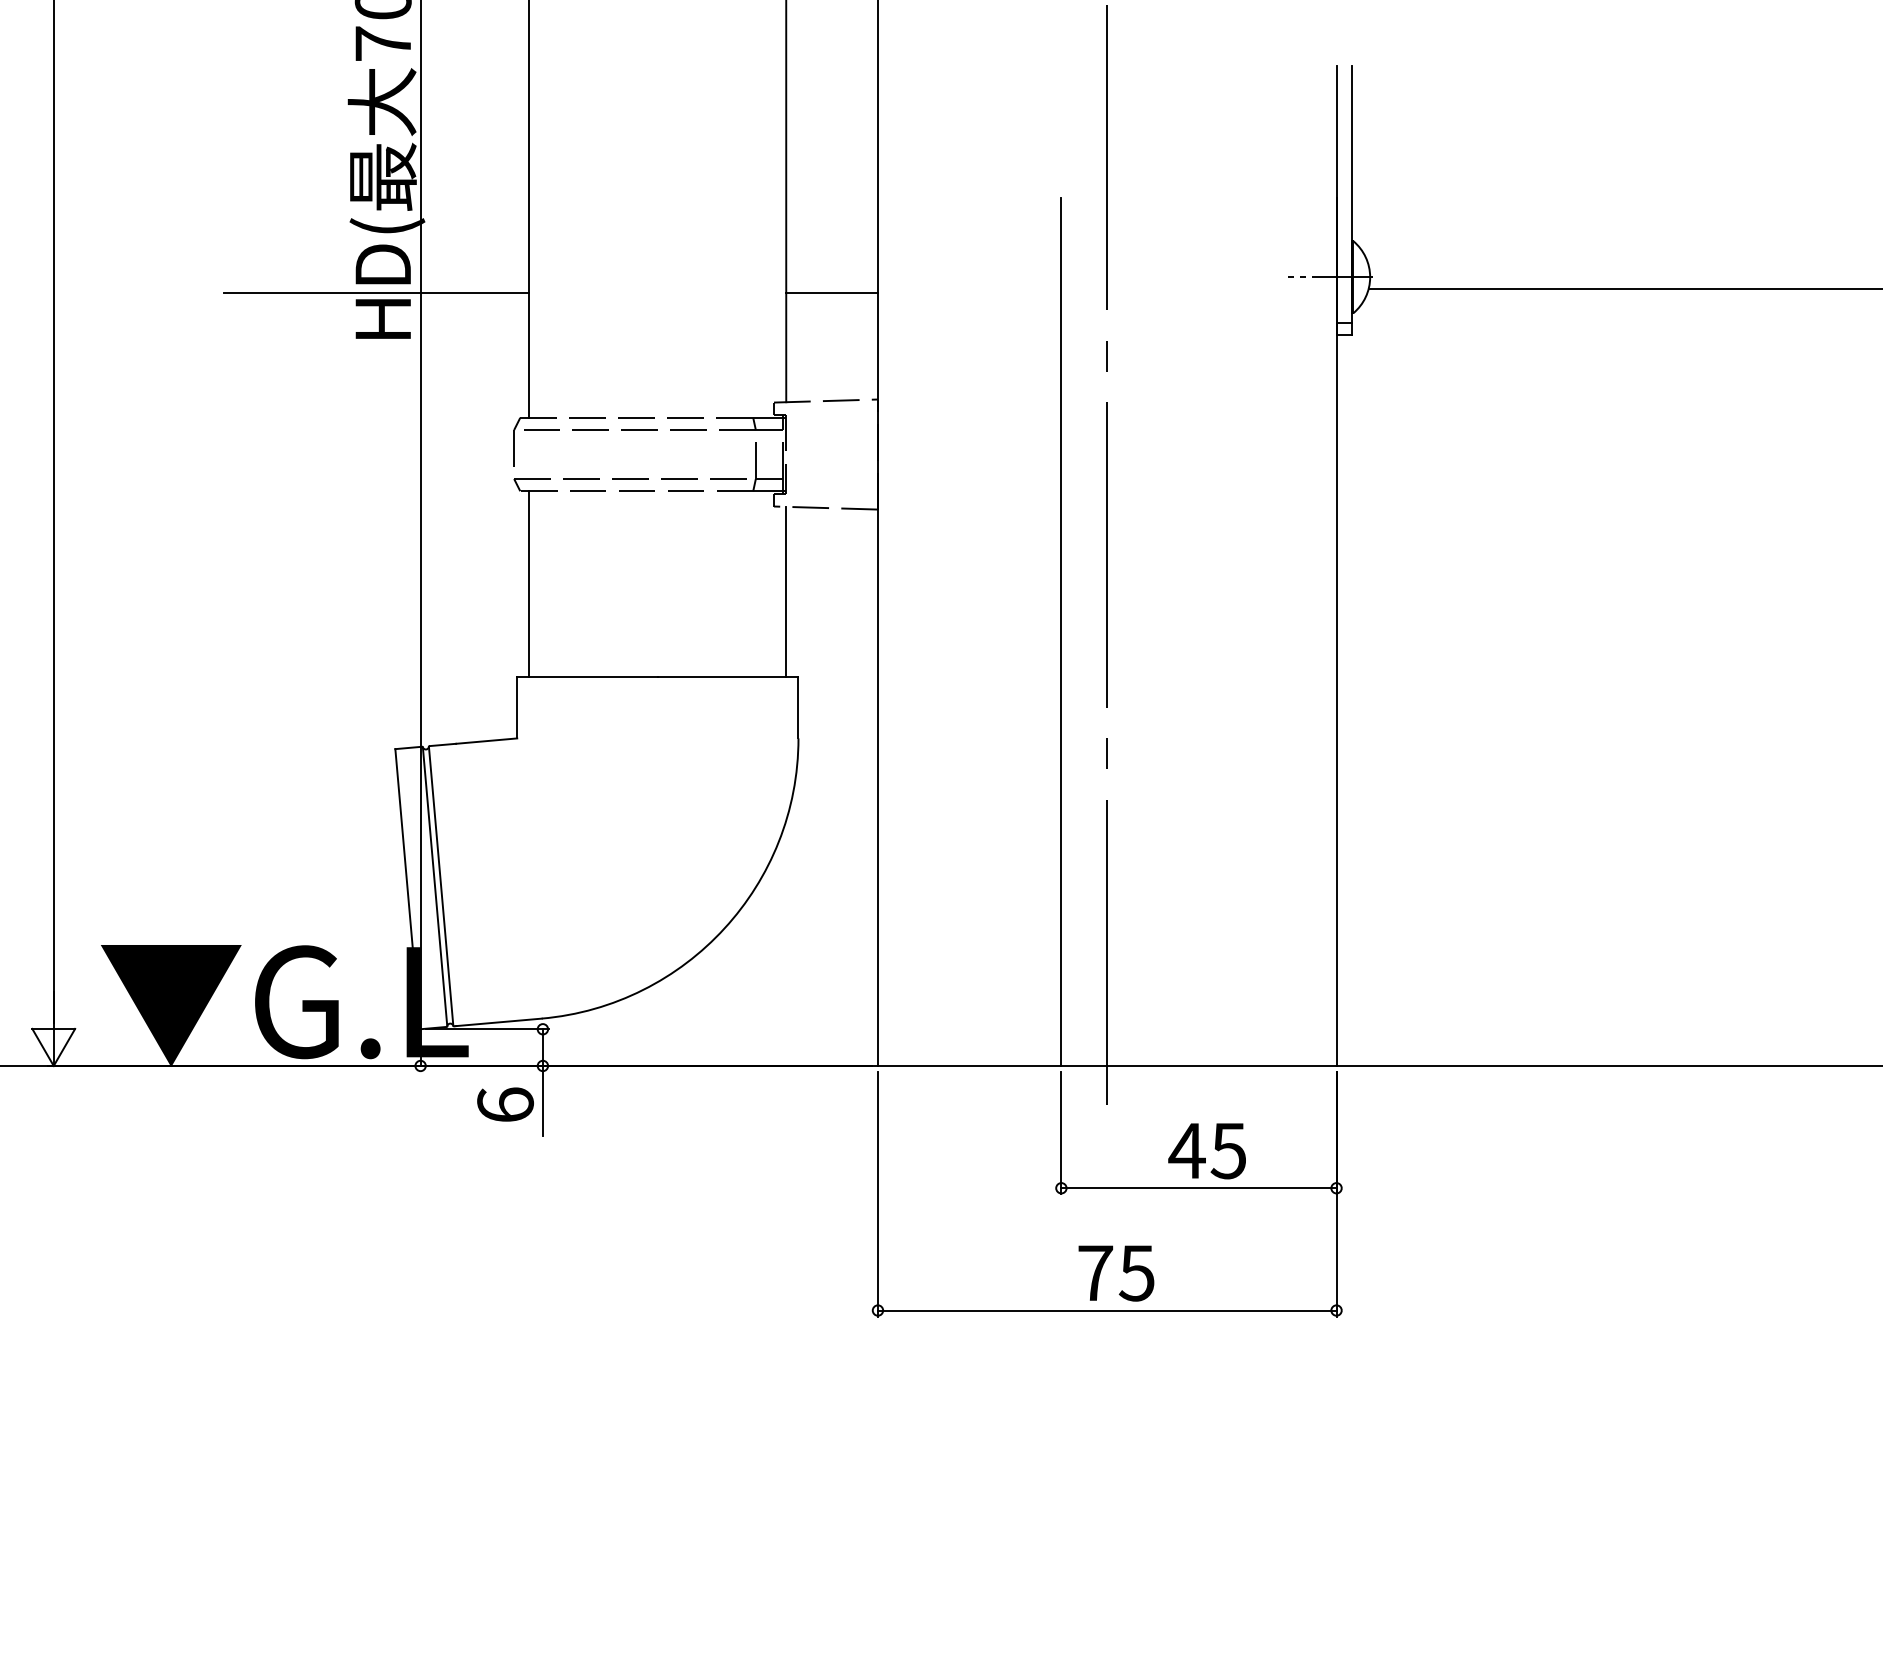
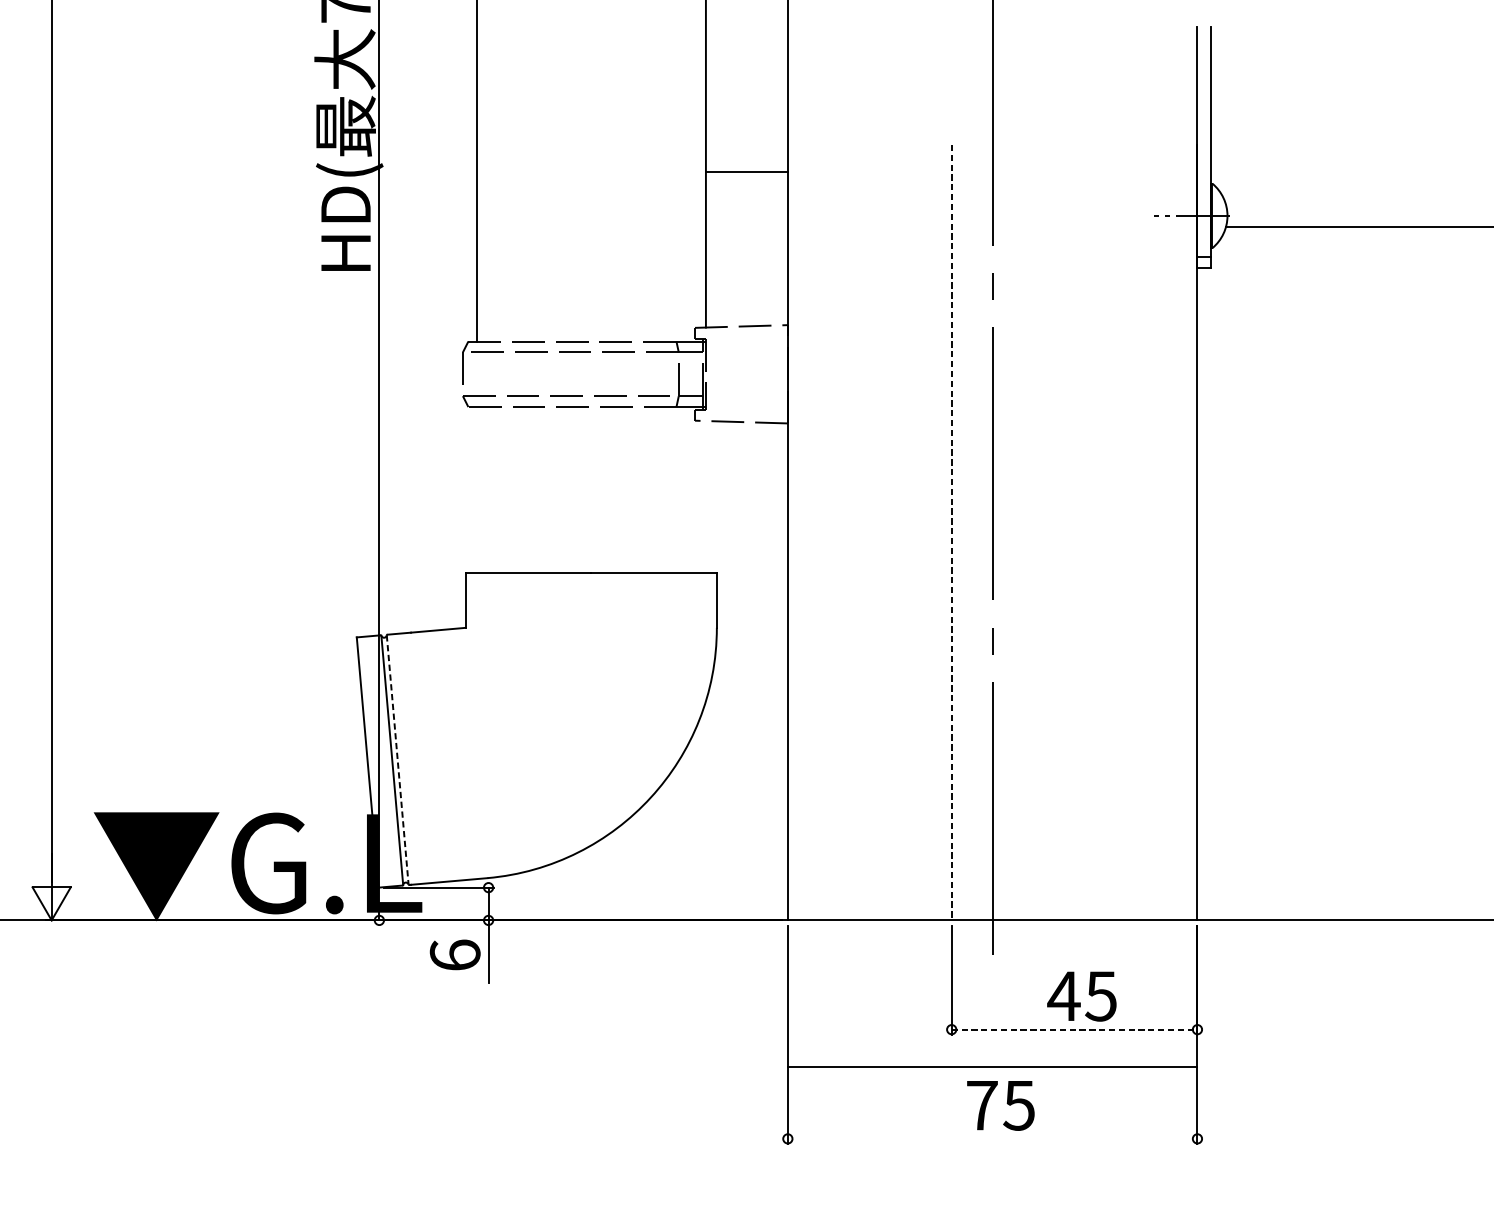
line: (376, 292) -> (339, 229), removed
line: (831, 292) -> (746, 172), moved
line: (529, 584) -> (476, 490), removed
line: (786, 591) -> (706, 496), removed
line: (1061, 632) -> (951, 533), solid -> dashed
line: (441, 886) -> (398, 760), solid -> dashed
line: (1198, 1188) -> (1074, 1029), solid -> dashed
line: (1106, 1310) -> (991, 1066), moved

